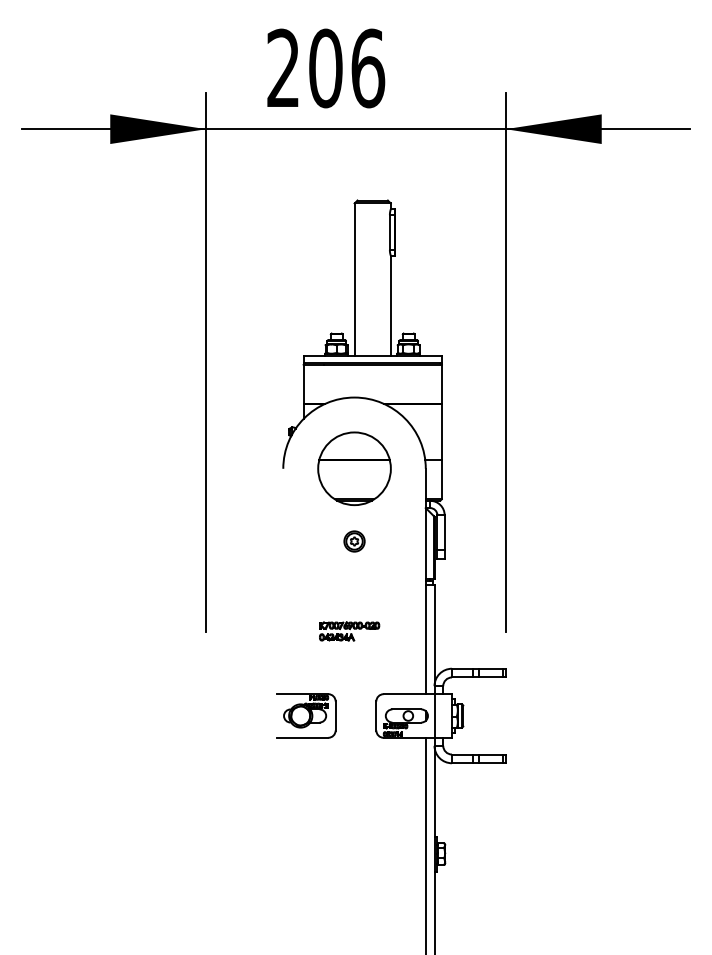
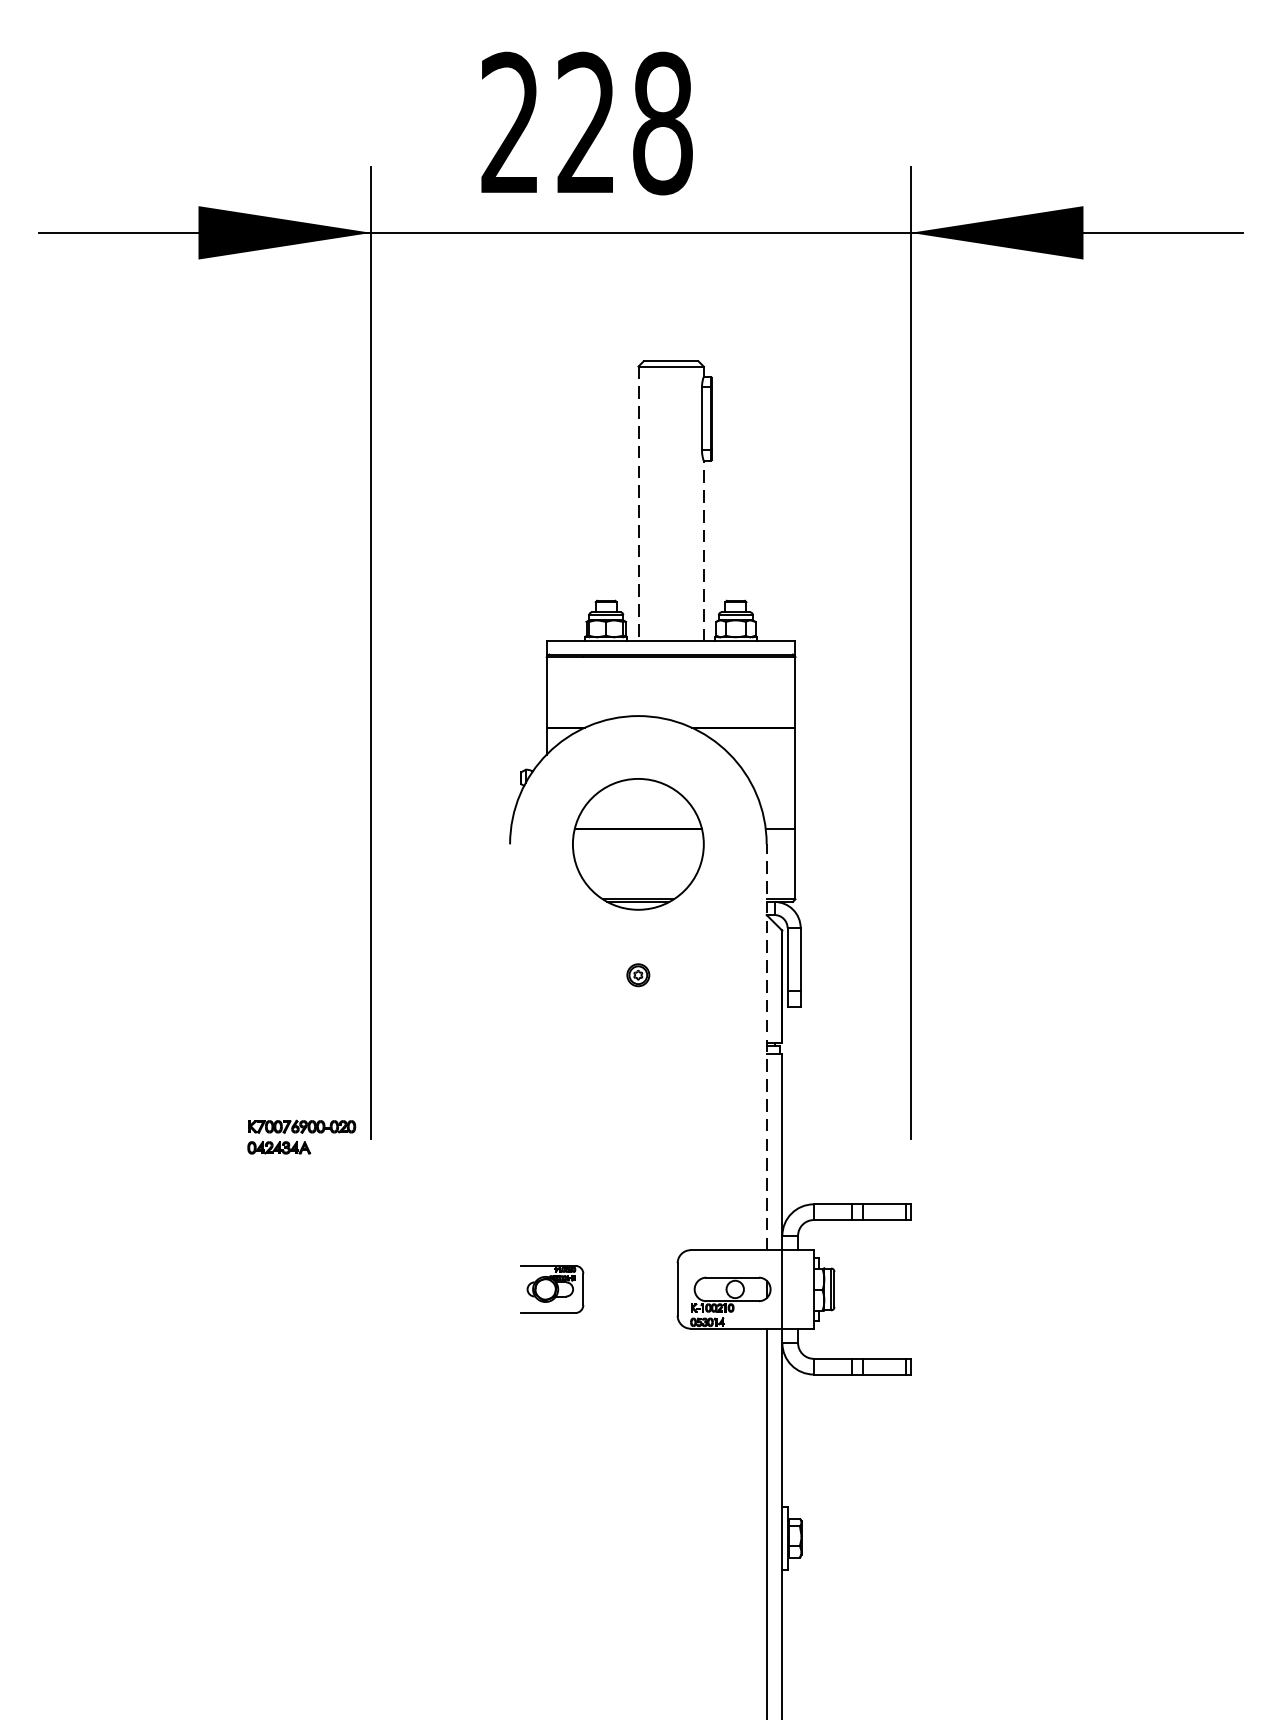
text: (347, 68) -> (625, 123), 206 -> 228
line: (354, 280) -> (638, 505), solid -> dashed
line: (390, 305) -> (703, 550), solid -> dashed
part: (354, 541) -> (638, 975), size x0.6
line: (425, 581) -> (766, 1047), solid -> dashed
part: (349, 631) -> (301, 1137), moved
part: (306, 715) -> (551, 1288), size x0.6

